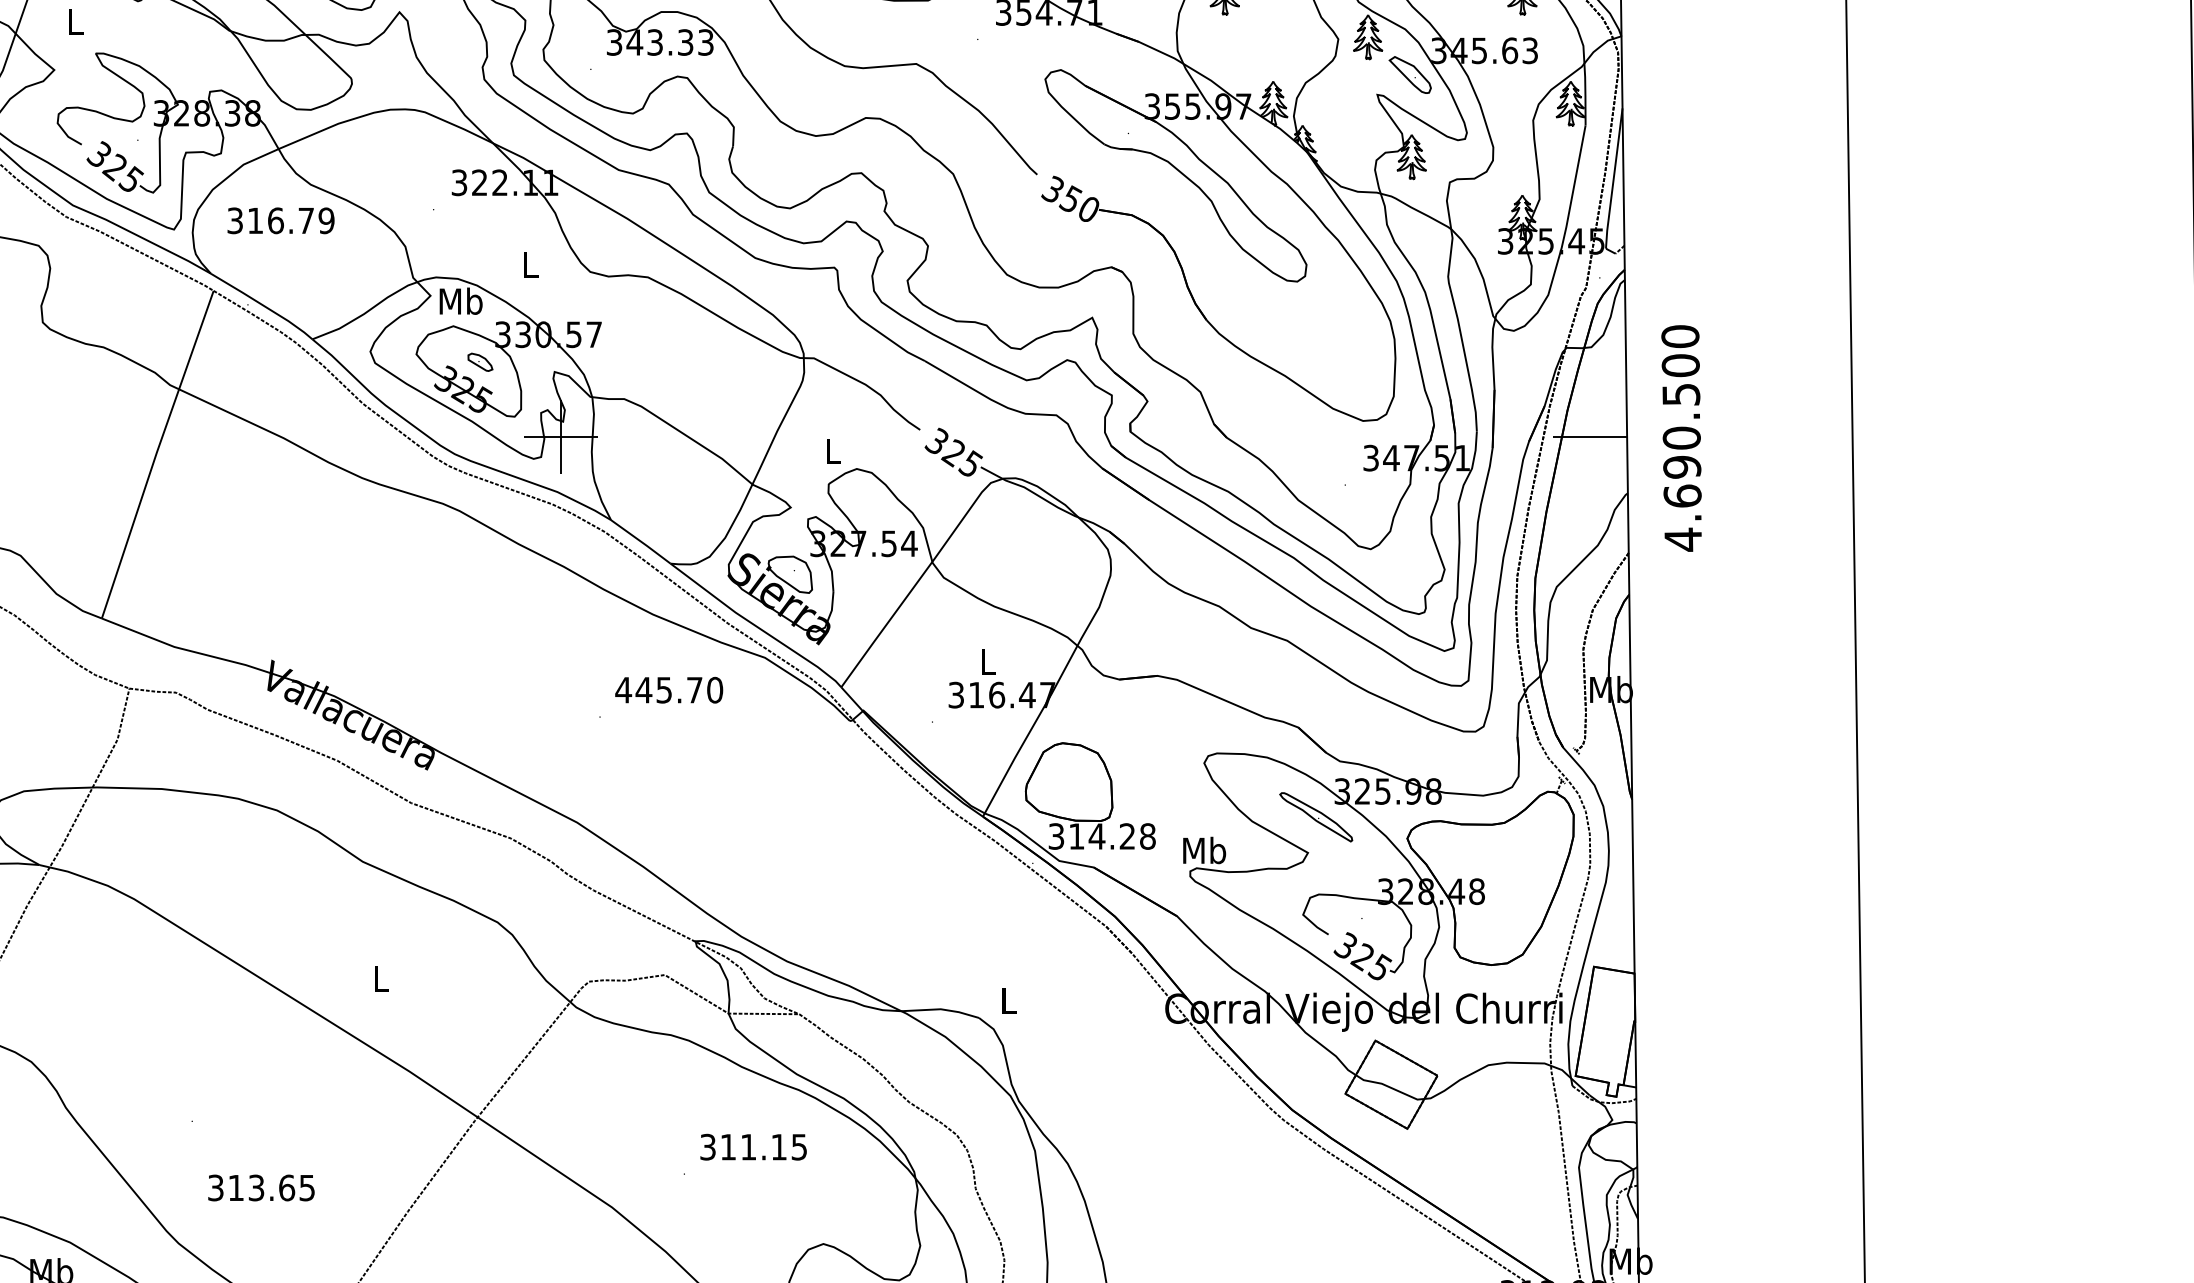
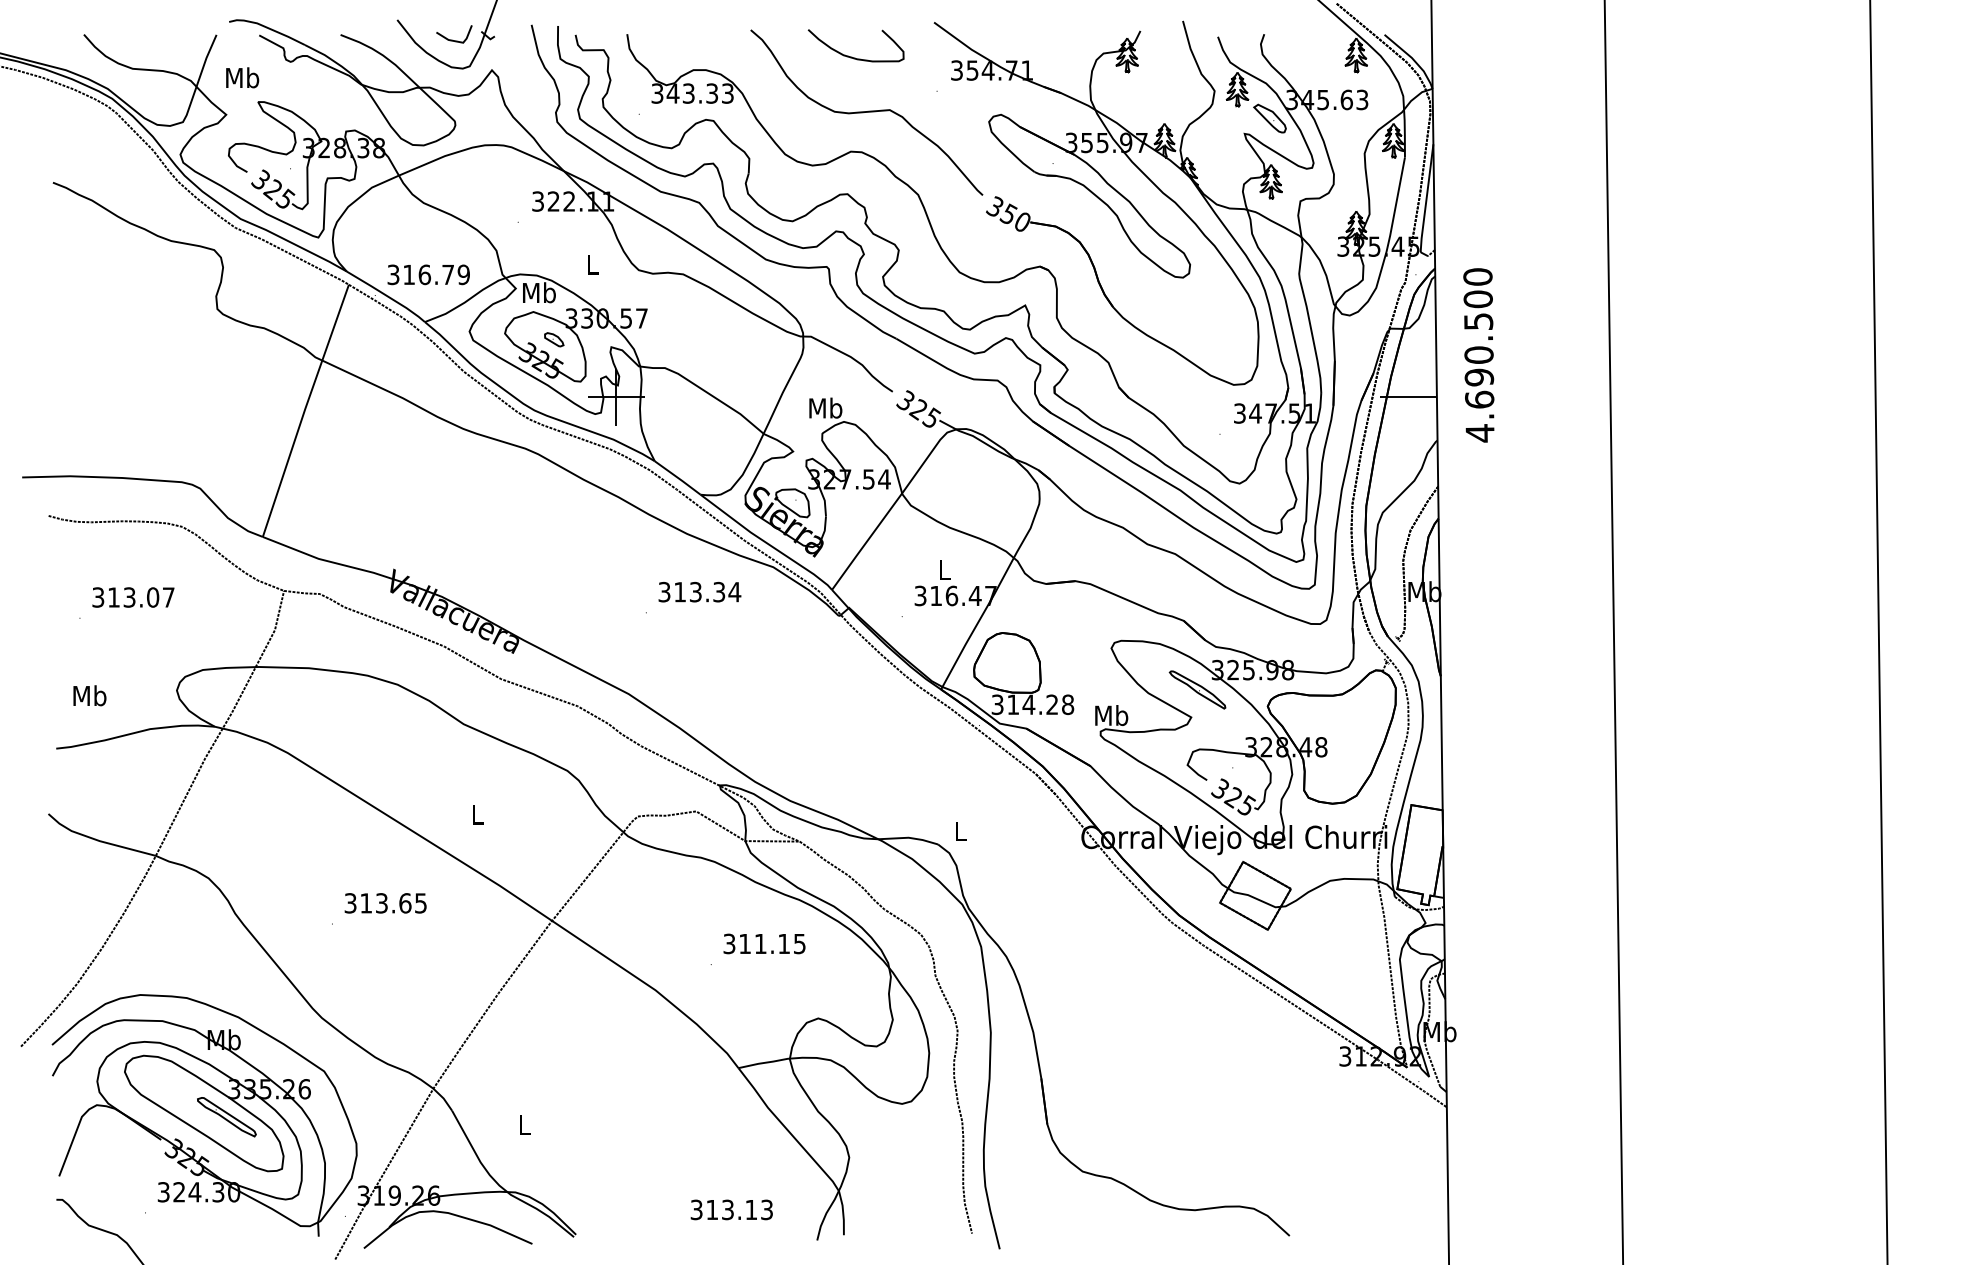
text: (75, 21) -> (242, 77), L -> Mb
text: (280, 220) -> (428, 274), moved
text: (1681, 438) -> (1478, 355), moved
text: (832, 450) -> (825, 407), L -> Mb
text: (669, 689) -> (699, 591), 445.70 -> 313.34
text: (261, 1188) -> (385, 903), moved

